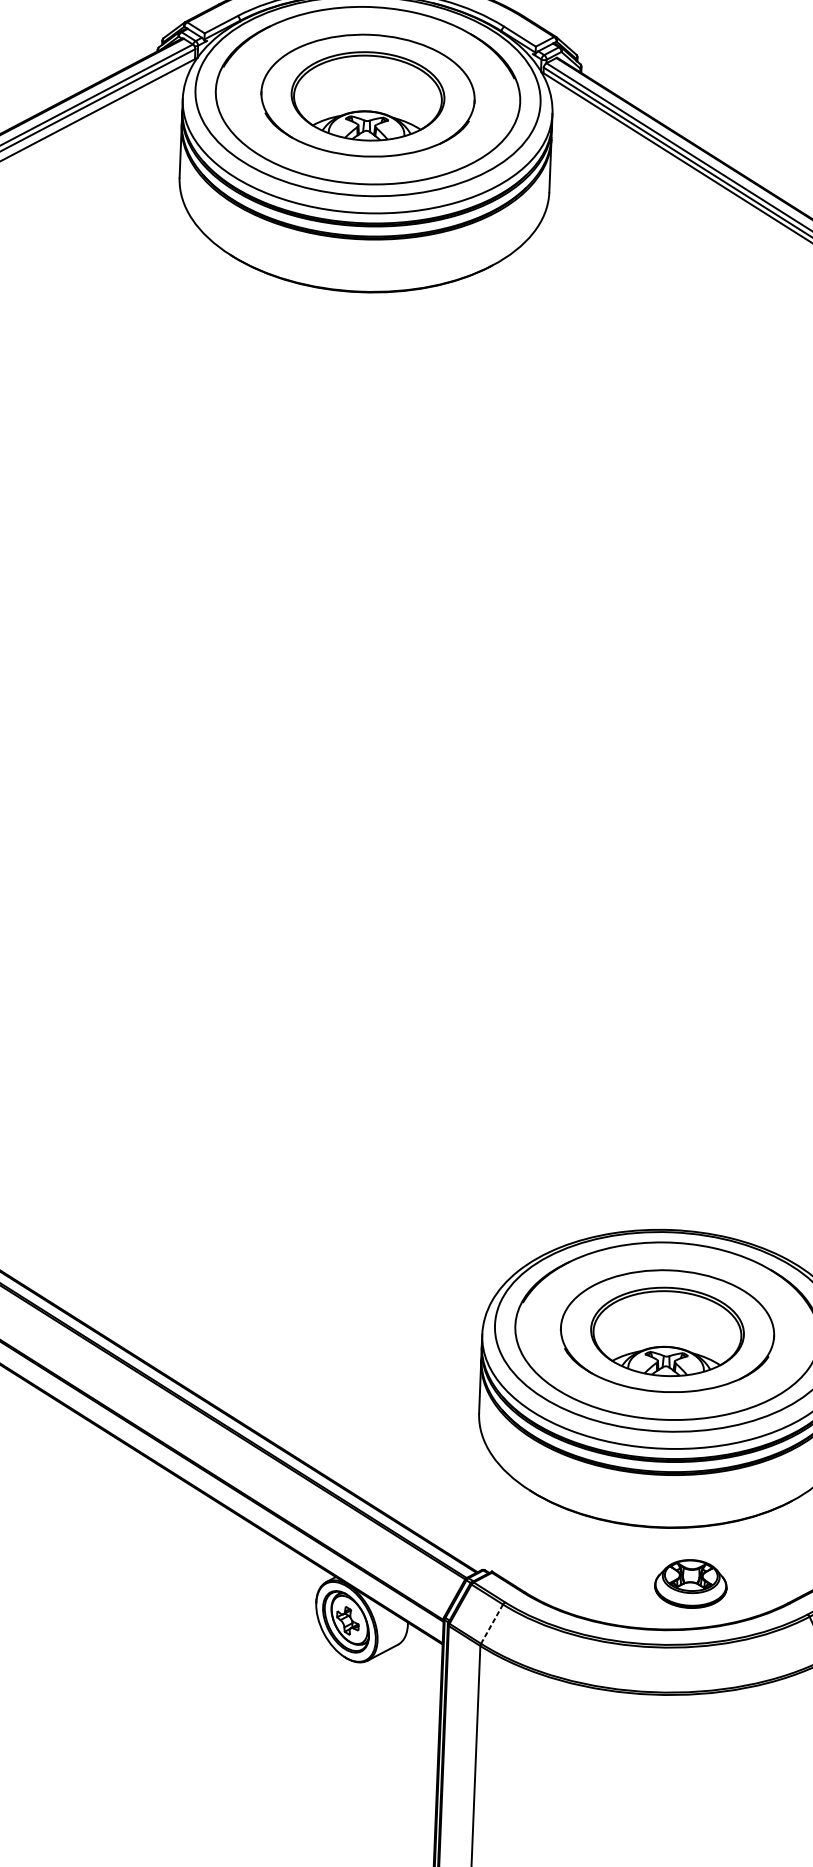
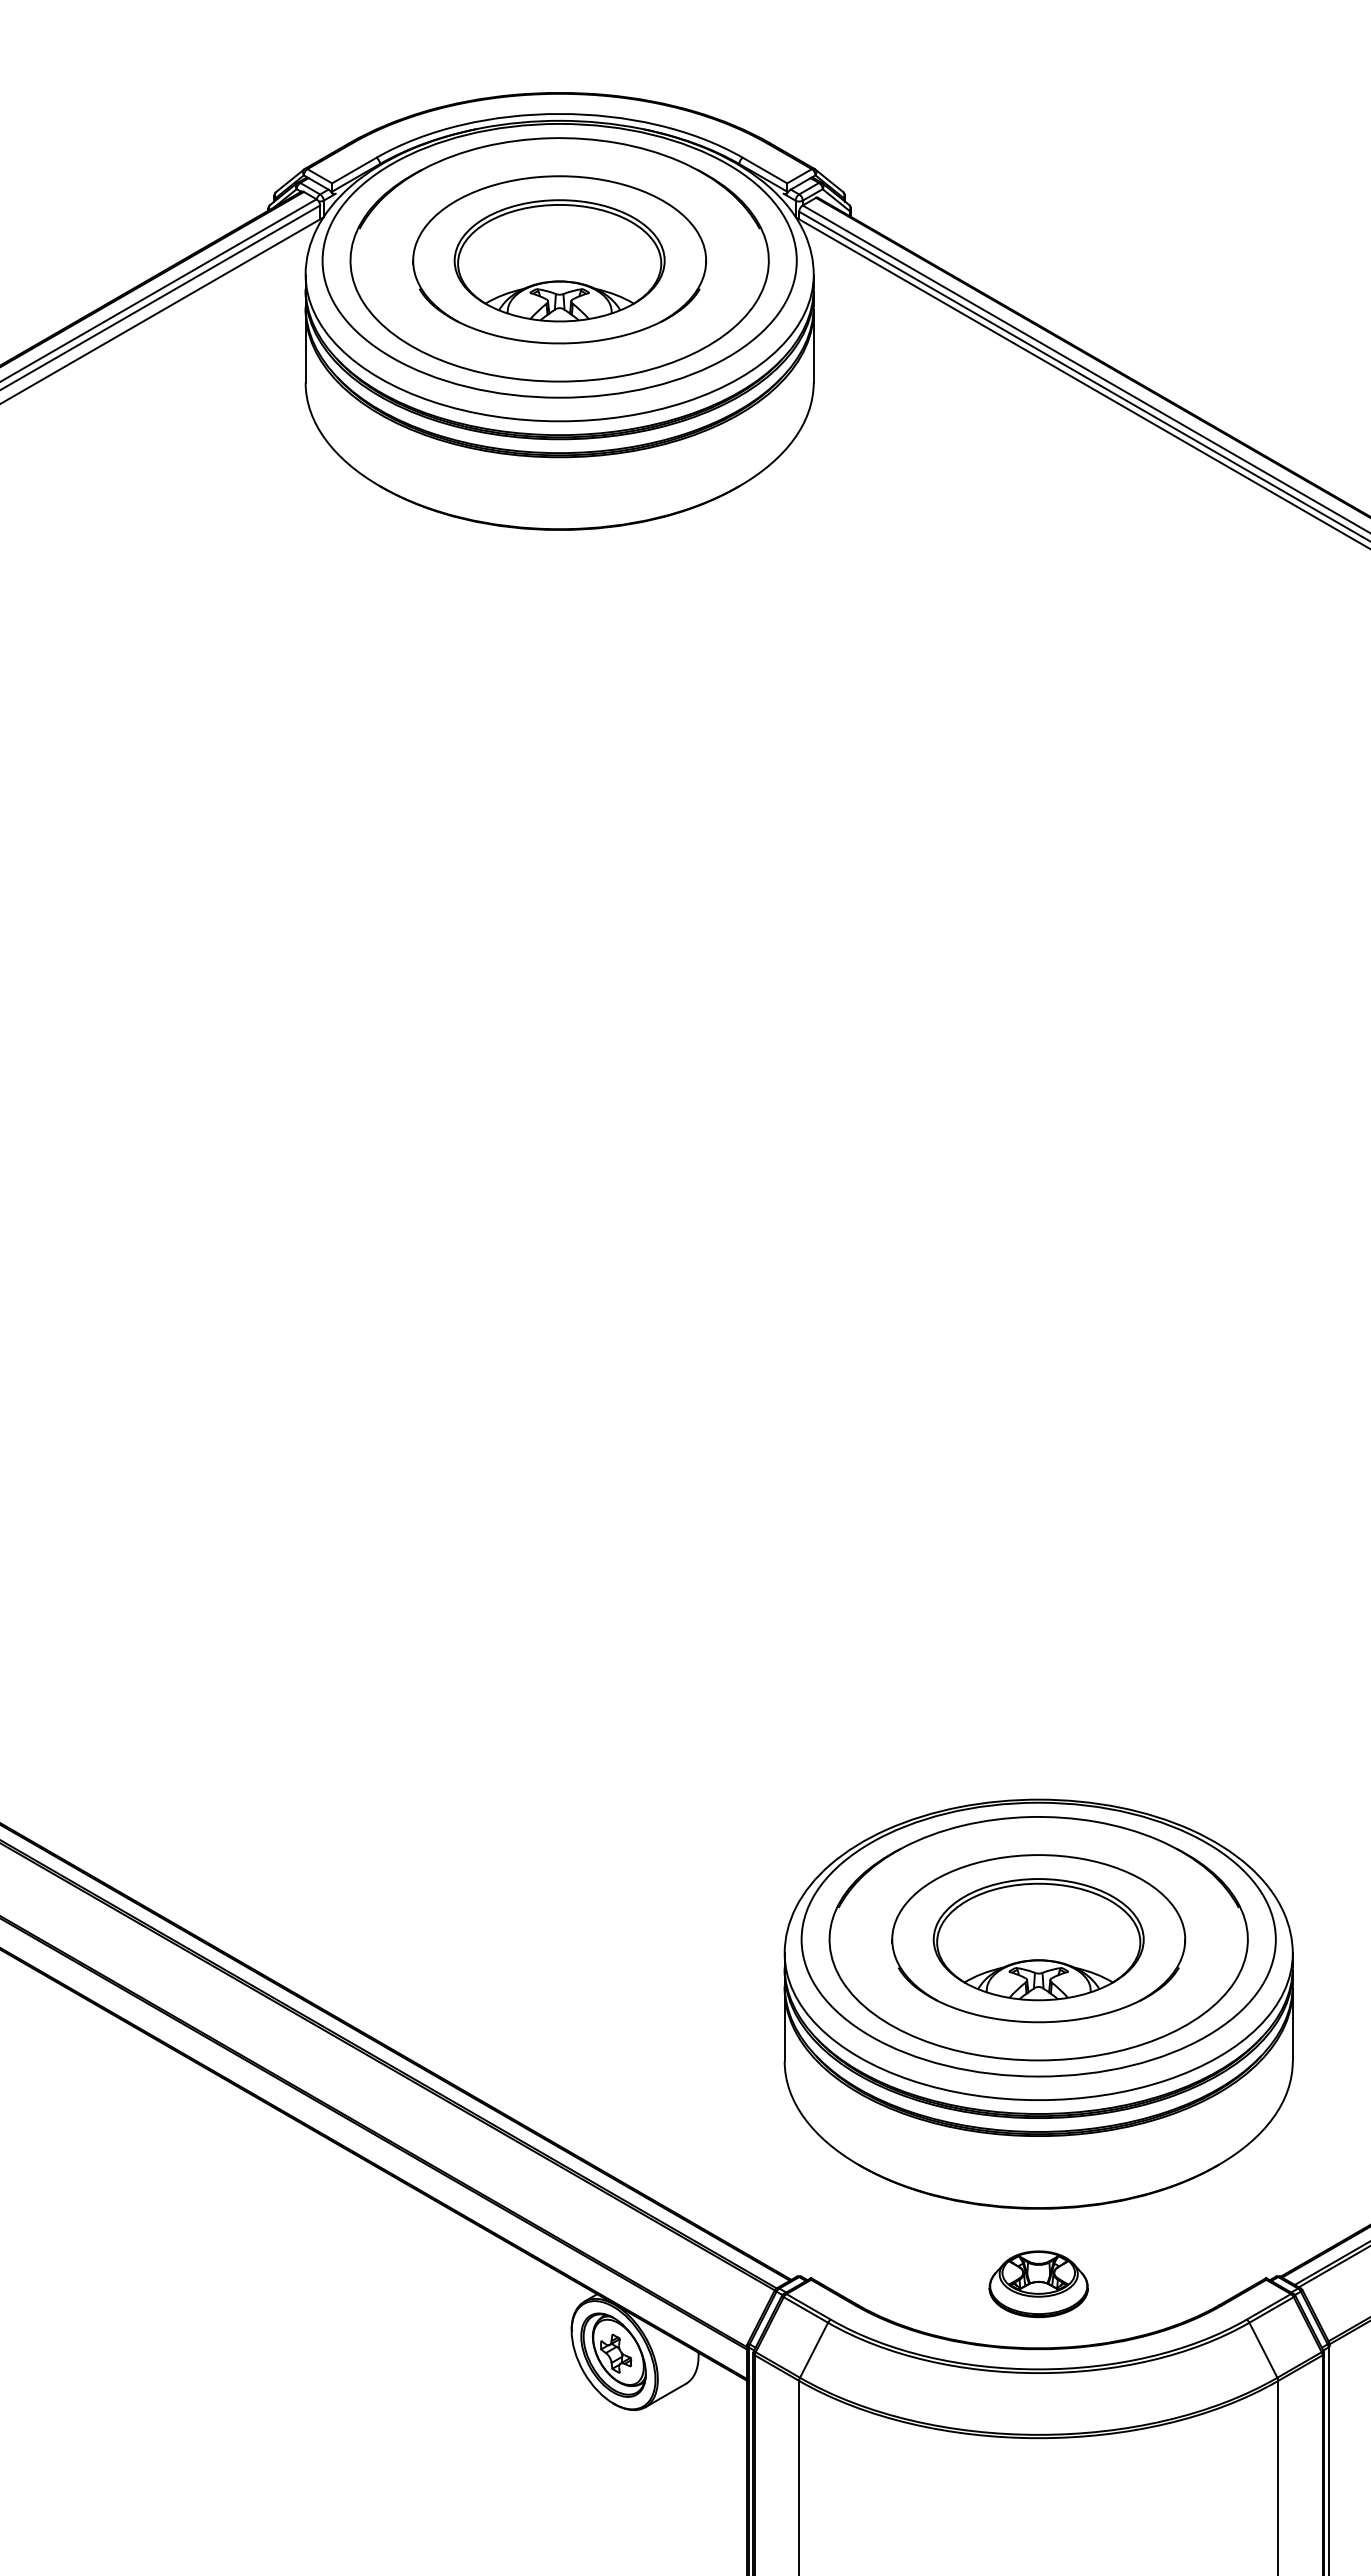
part: (690, 1584) -> (1038, 2284), moved
line: (492, 1624) -> (814, 2350), dashed -> solid

